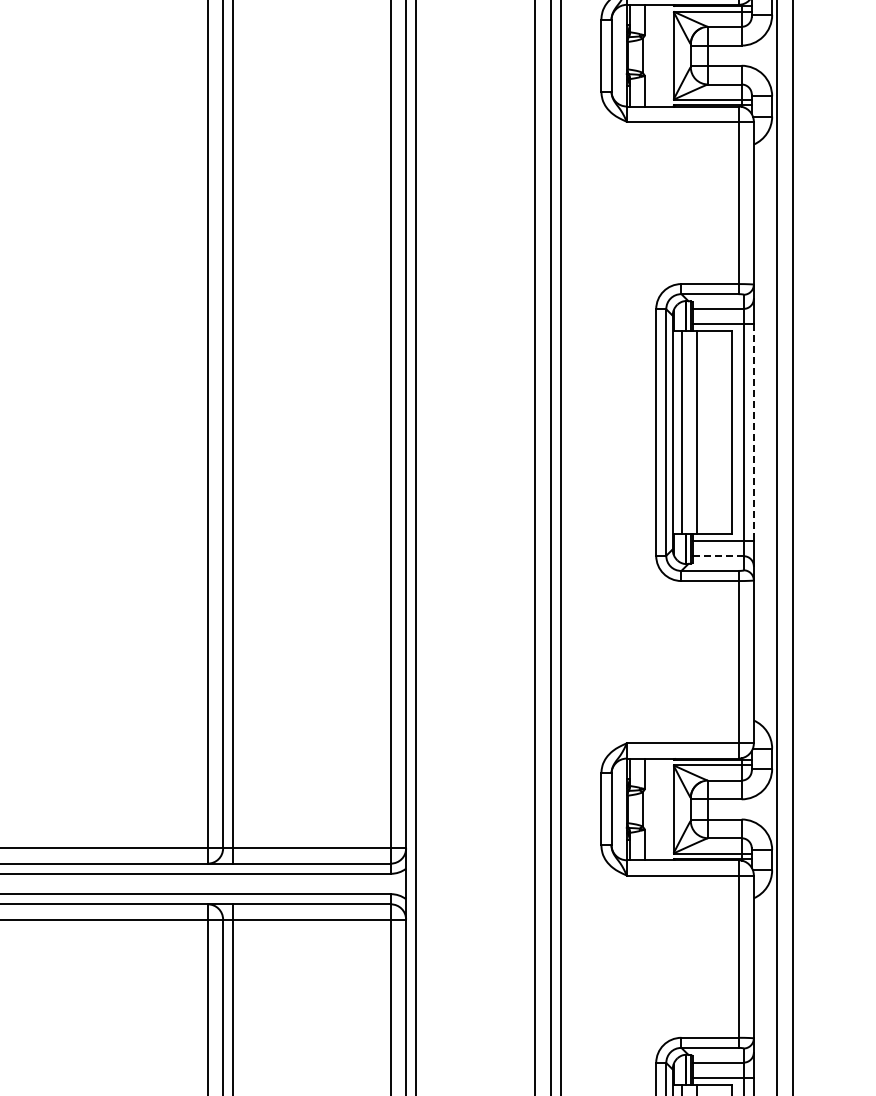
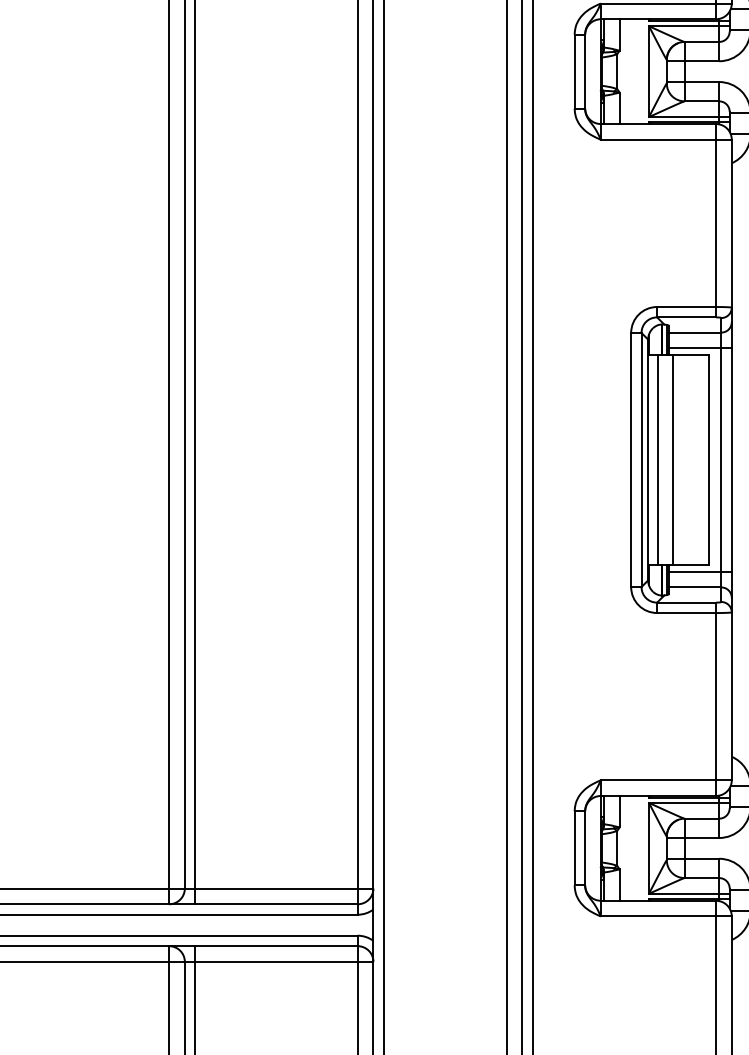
line: (753, 432) -> (731, 459), dashed -> solid
line: (717, 556) -> (694, 587), dashed -> solid

